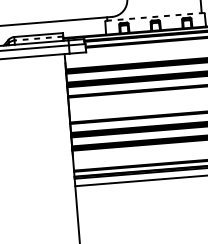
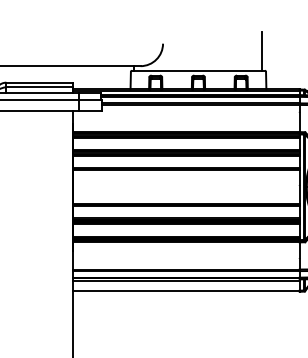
line: (154, 16) -> (198, 70), dashed -> solid
line: (38, 38) -> (38, 87), dashed -> solid

